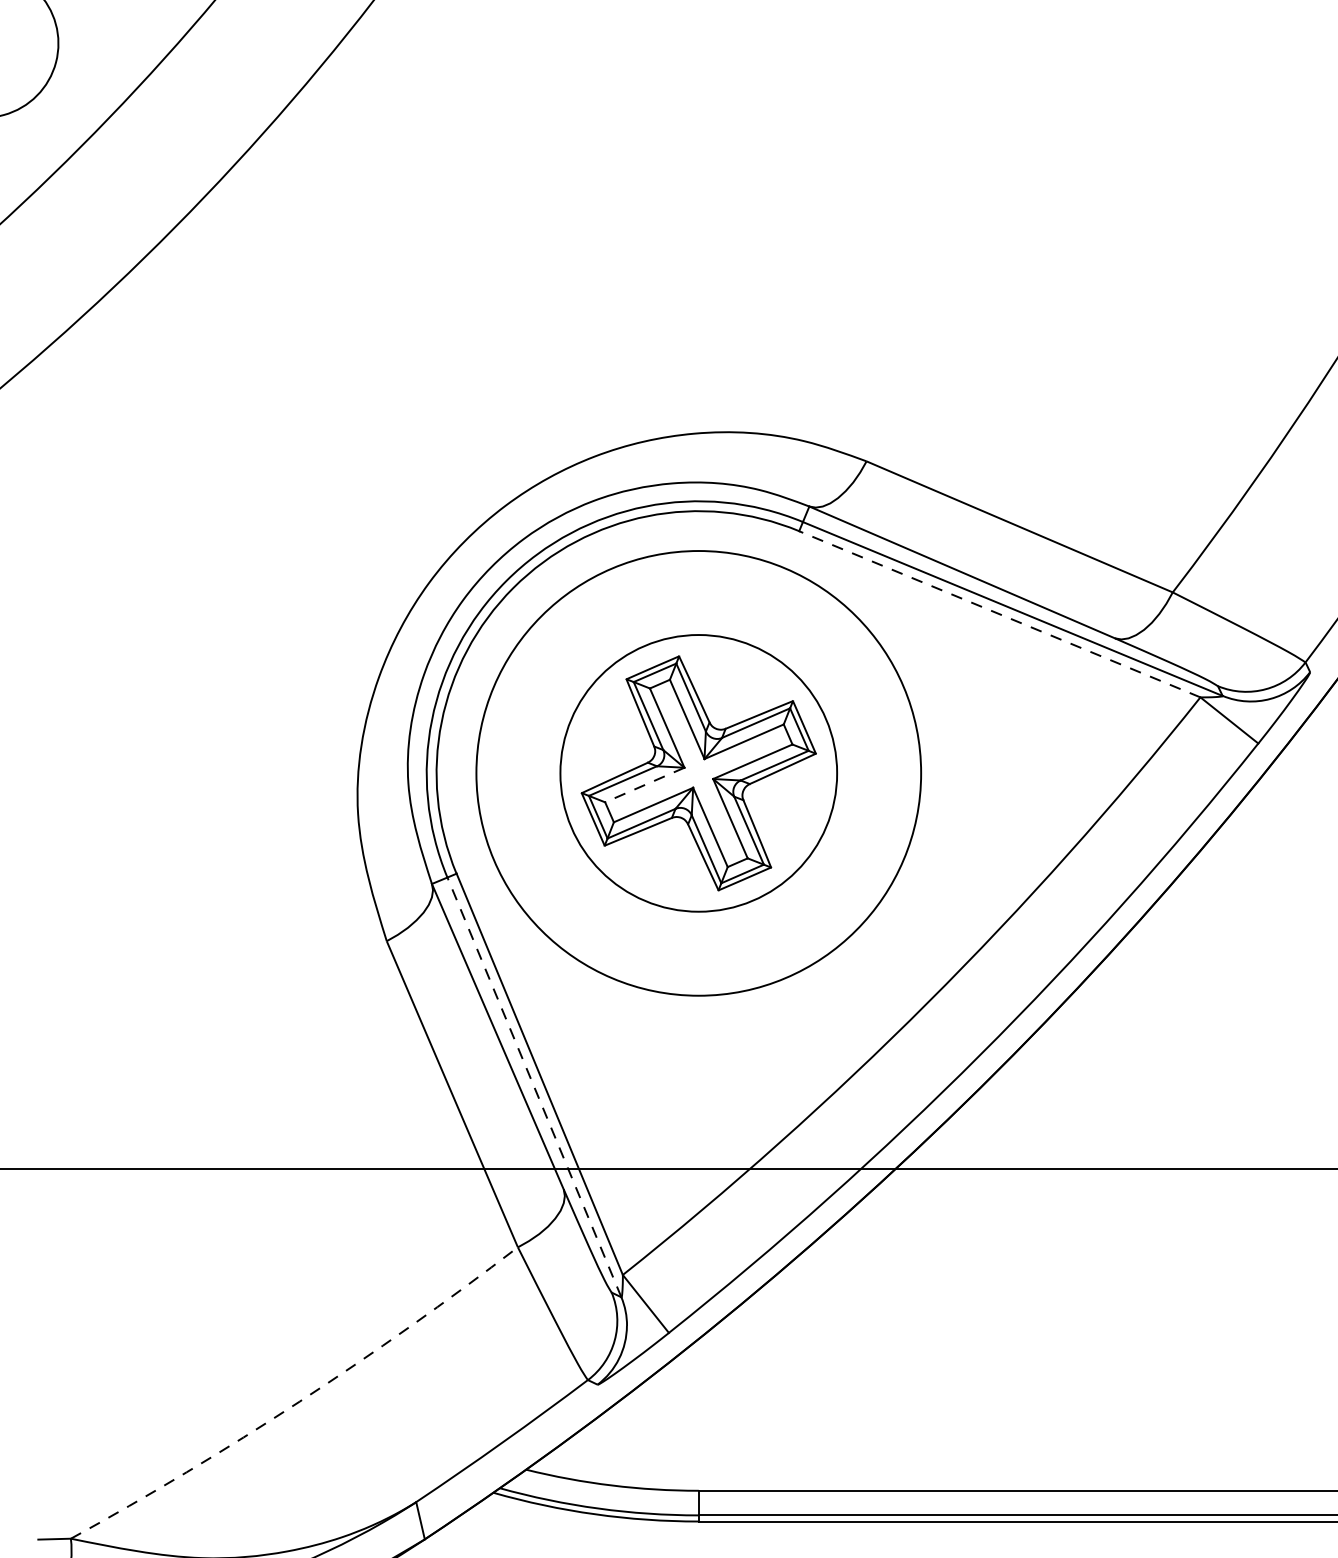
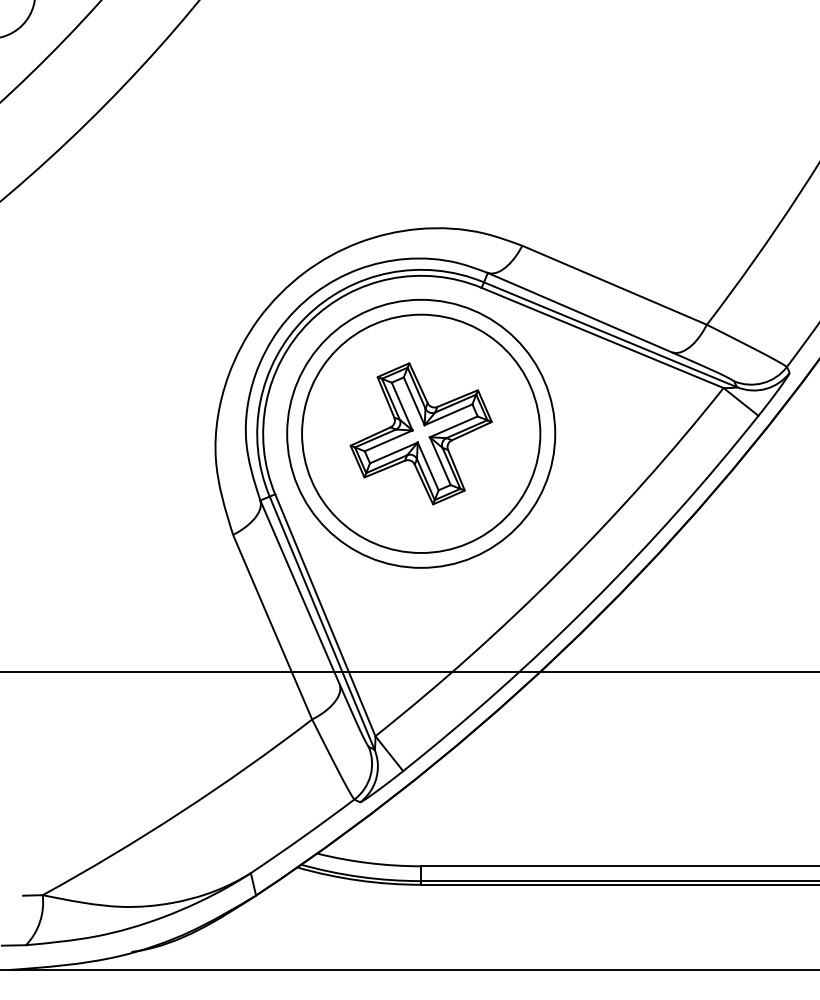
line: (999, 613) -> (602, 337), dashed -> solid
circle: (699, 772) -> (421, 433), size x1.43
line: (644, 786) -> (388, 441), dashed -> solid
line: (535, 1088) -> (322, 623), dashed -> solid
arc: (299, 1401) -> (180, 812), dashed -> solid

